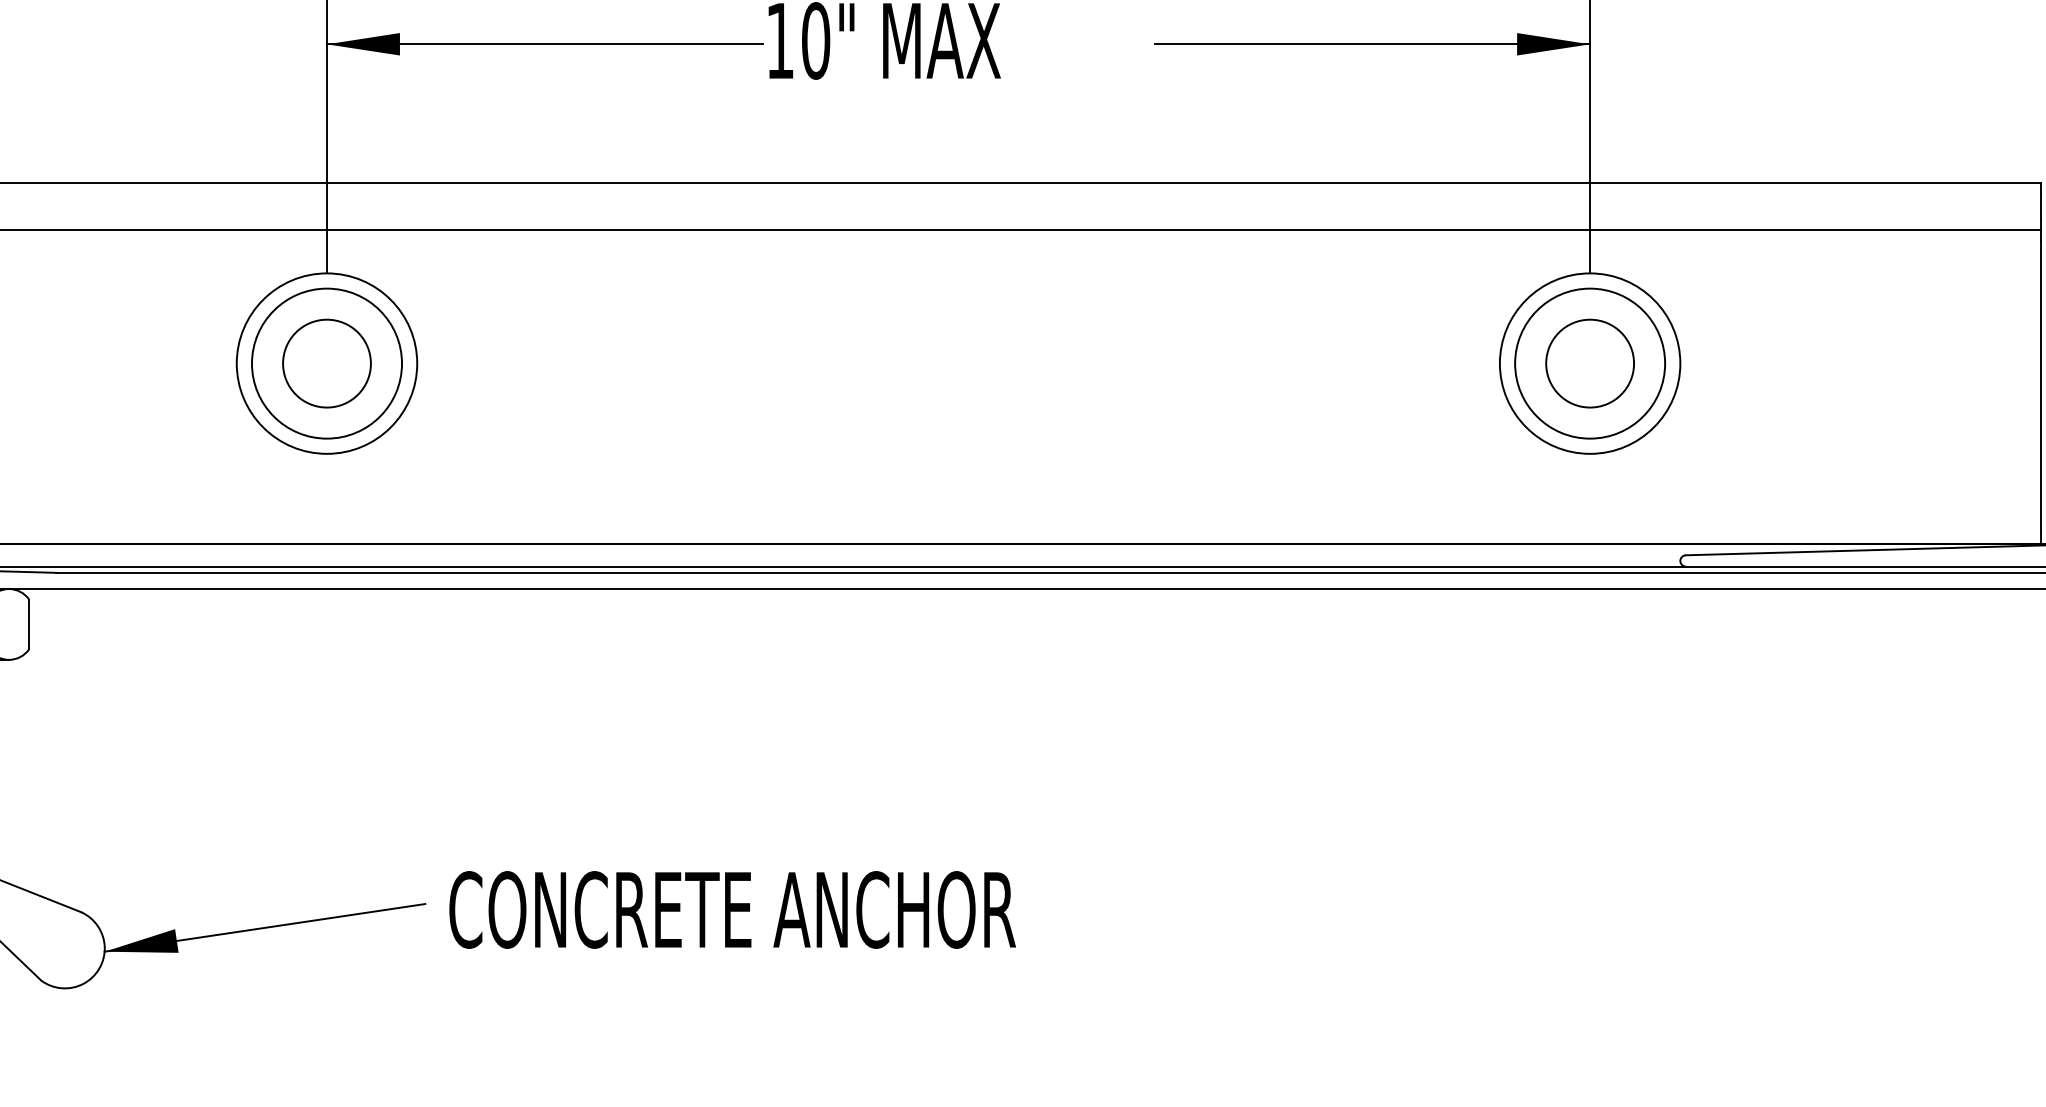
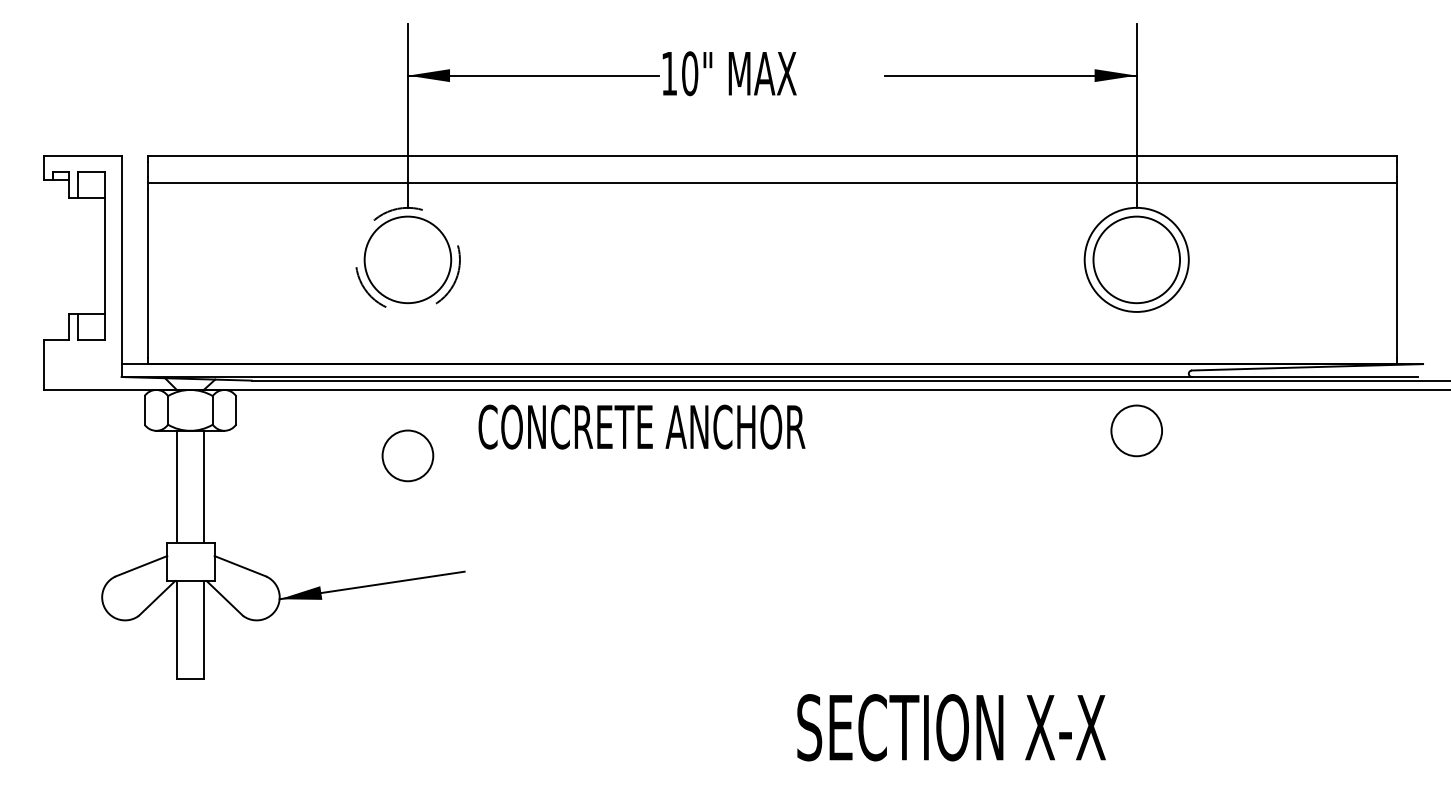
circle: (326, 362) -> (407, 259), solid -> dashed
circle: (326, 362) -> (407, 455), moved
circle: (1589, 362) -> (1136, 430), moved
text: (731, 908) -> (641, 426), moved

